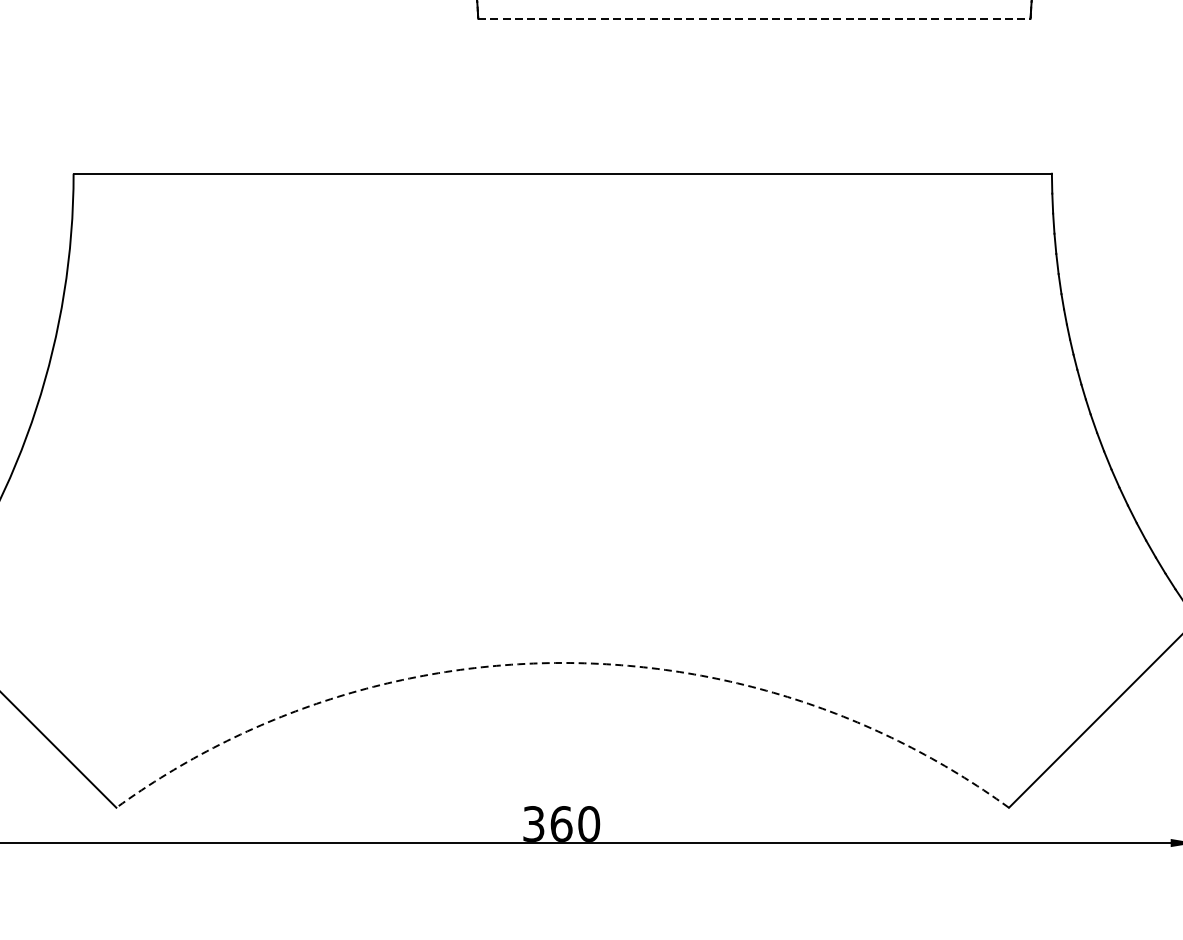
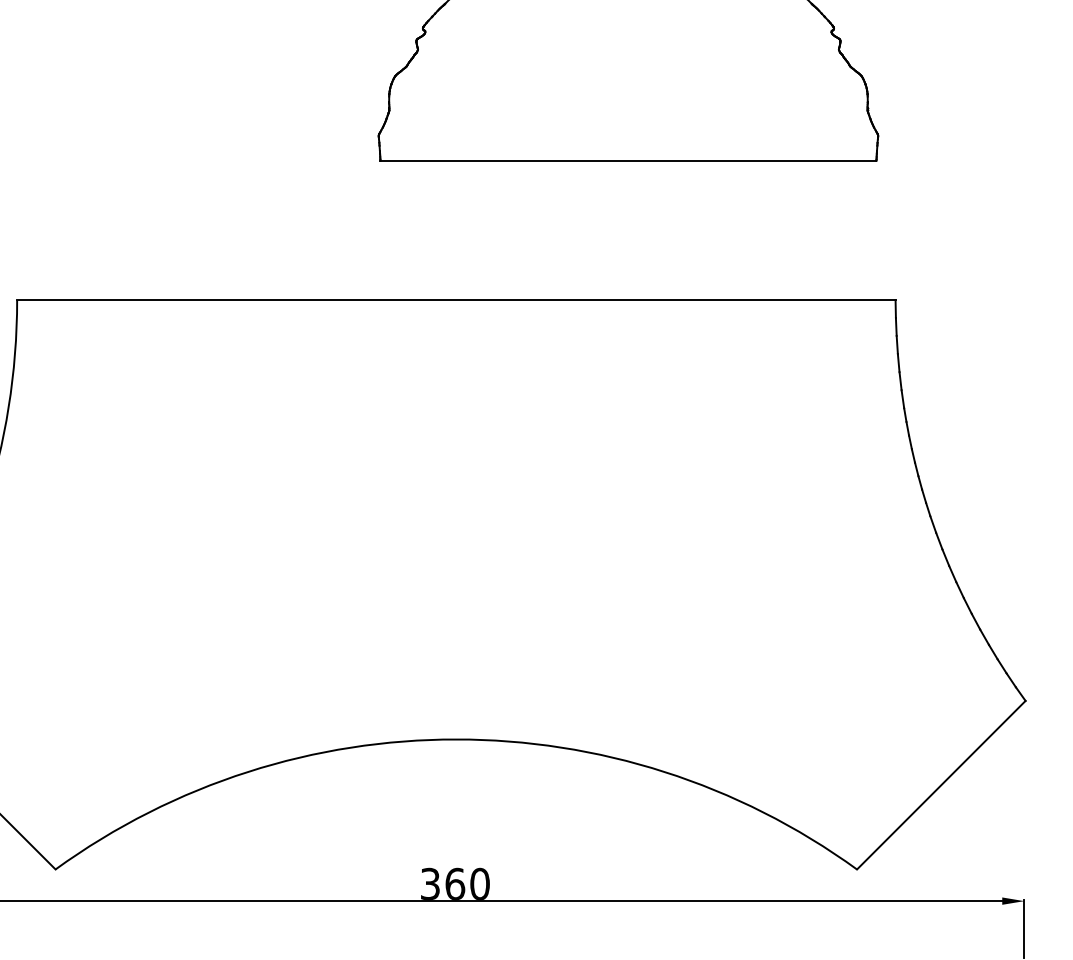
line: (754, 18) -> (628, 160), dashed -> solid
arc: (562, 663) -> (456, 739), dashed -> solid

